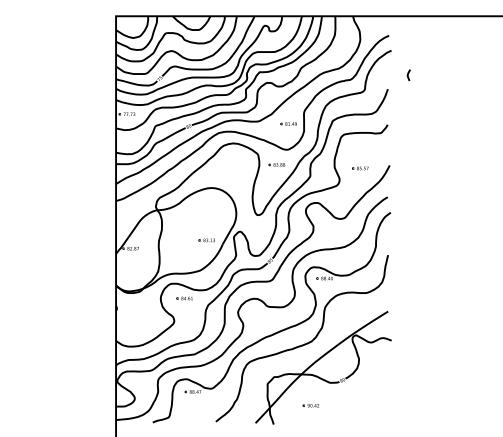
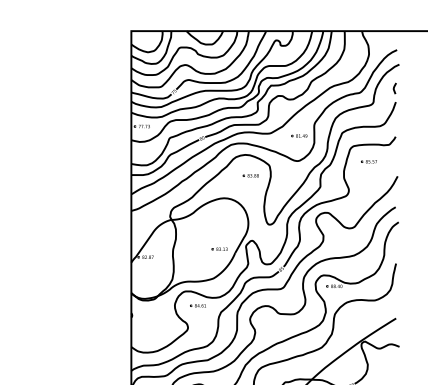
curve: (408, 75) -> (394, 88), moved
line: (276, 163) -> (250, 174), moved
part: (360, 168) -> (369, 161), moved

